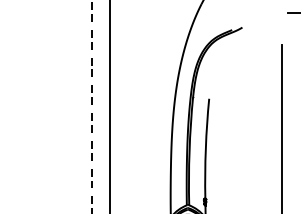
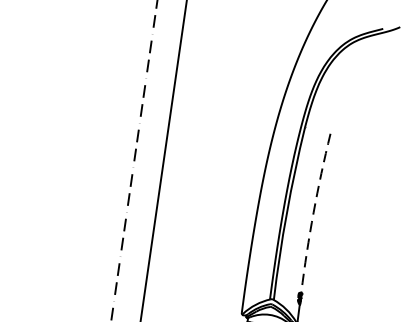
arc: (205, 148) -> (313, 212), solid -> dashed

